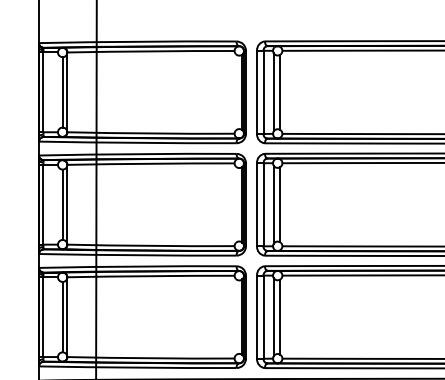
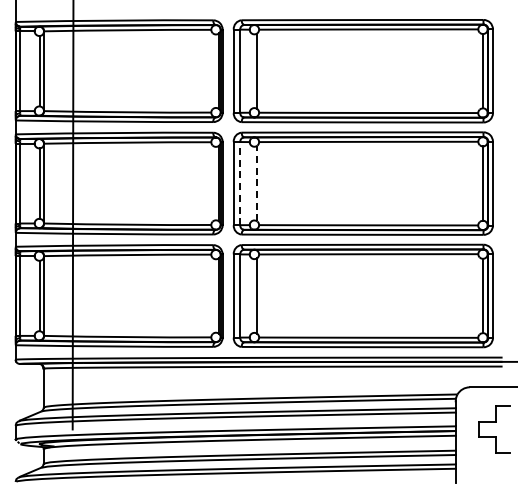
line: (273, 92) -> (250, 71), removed
line: (263, 204) -> (240, 183), solid -> dashed
line: (273, 204) -> (250, 183), removed
line: (279, 204) -> (256, 183), solid -> dashed
line: (273, 316) -> (250, 295), removed

